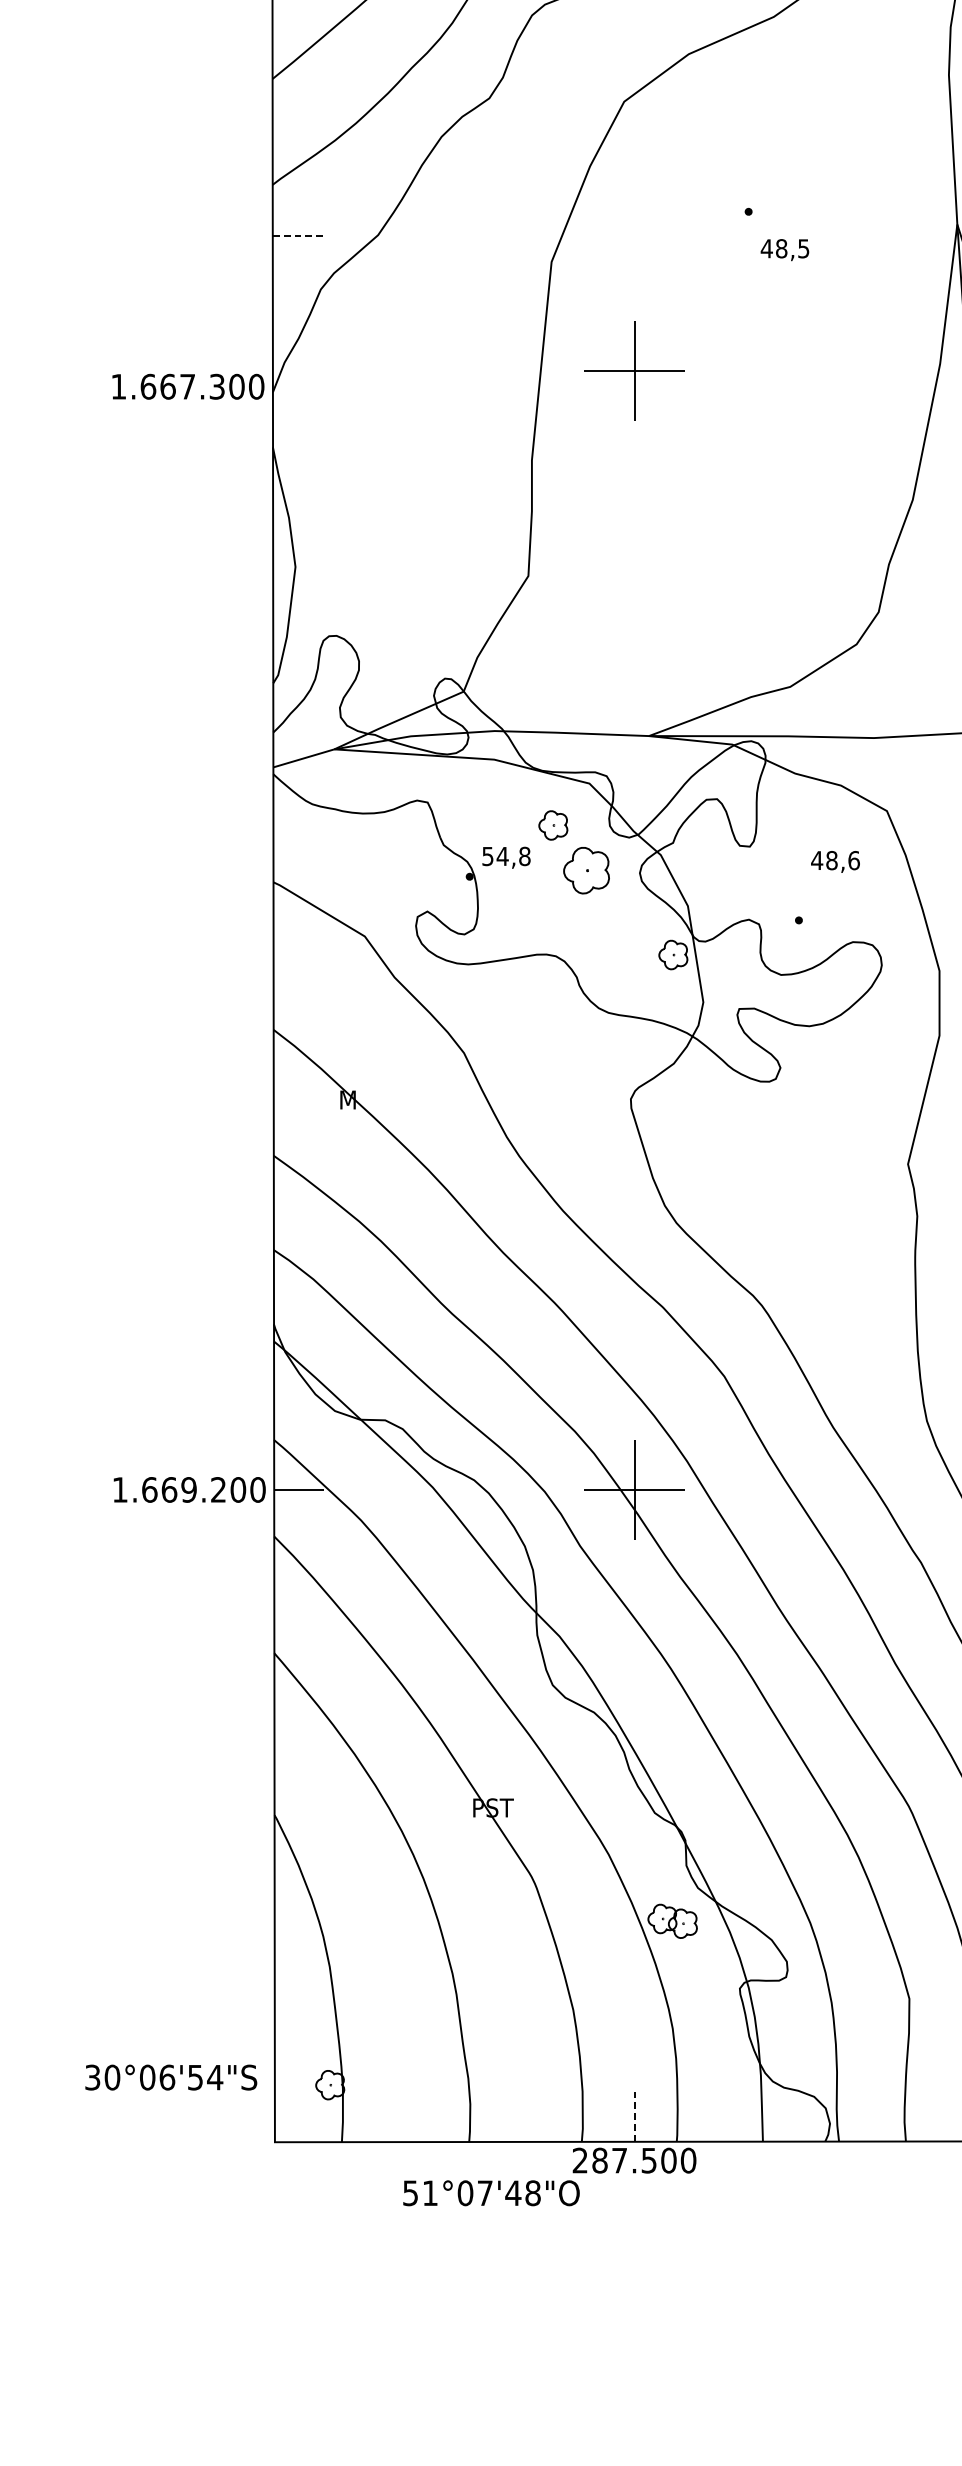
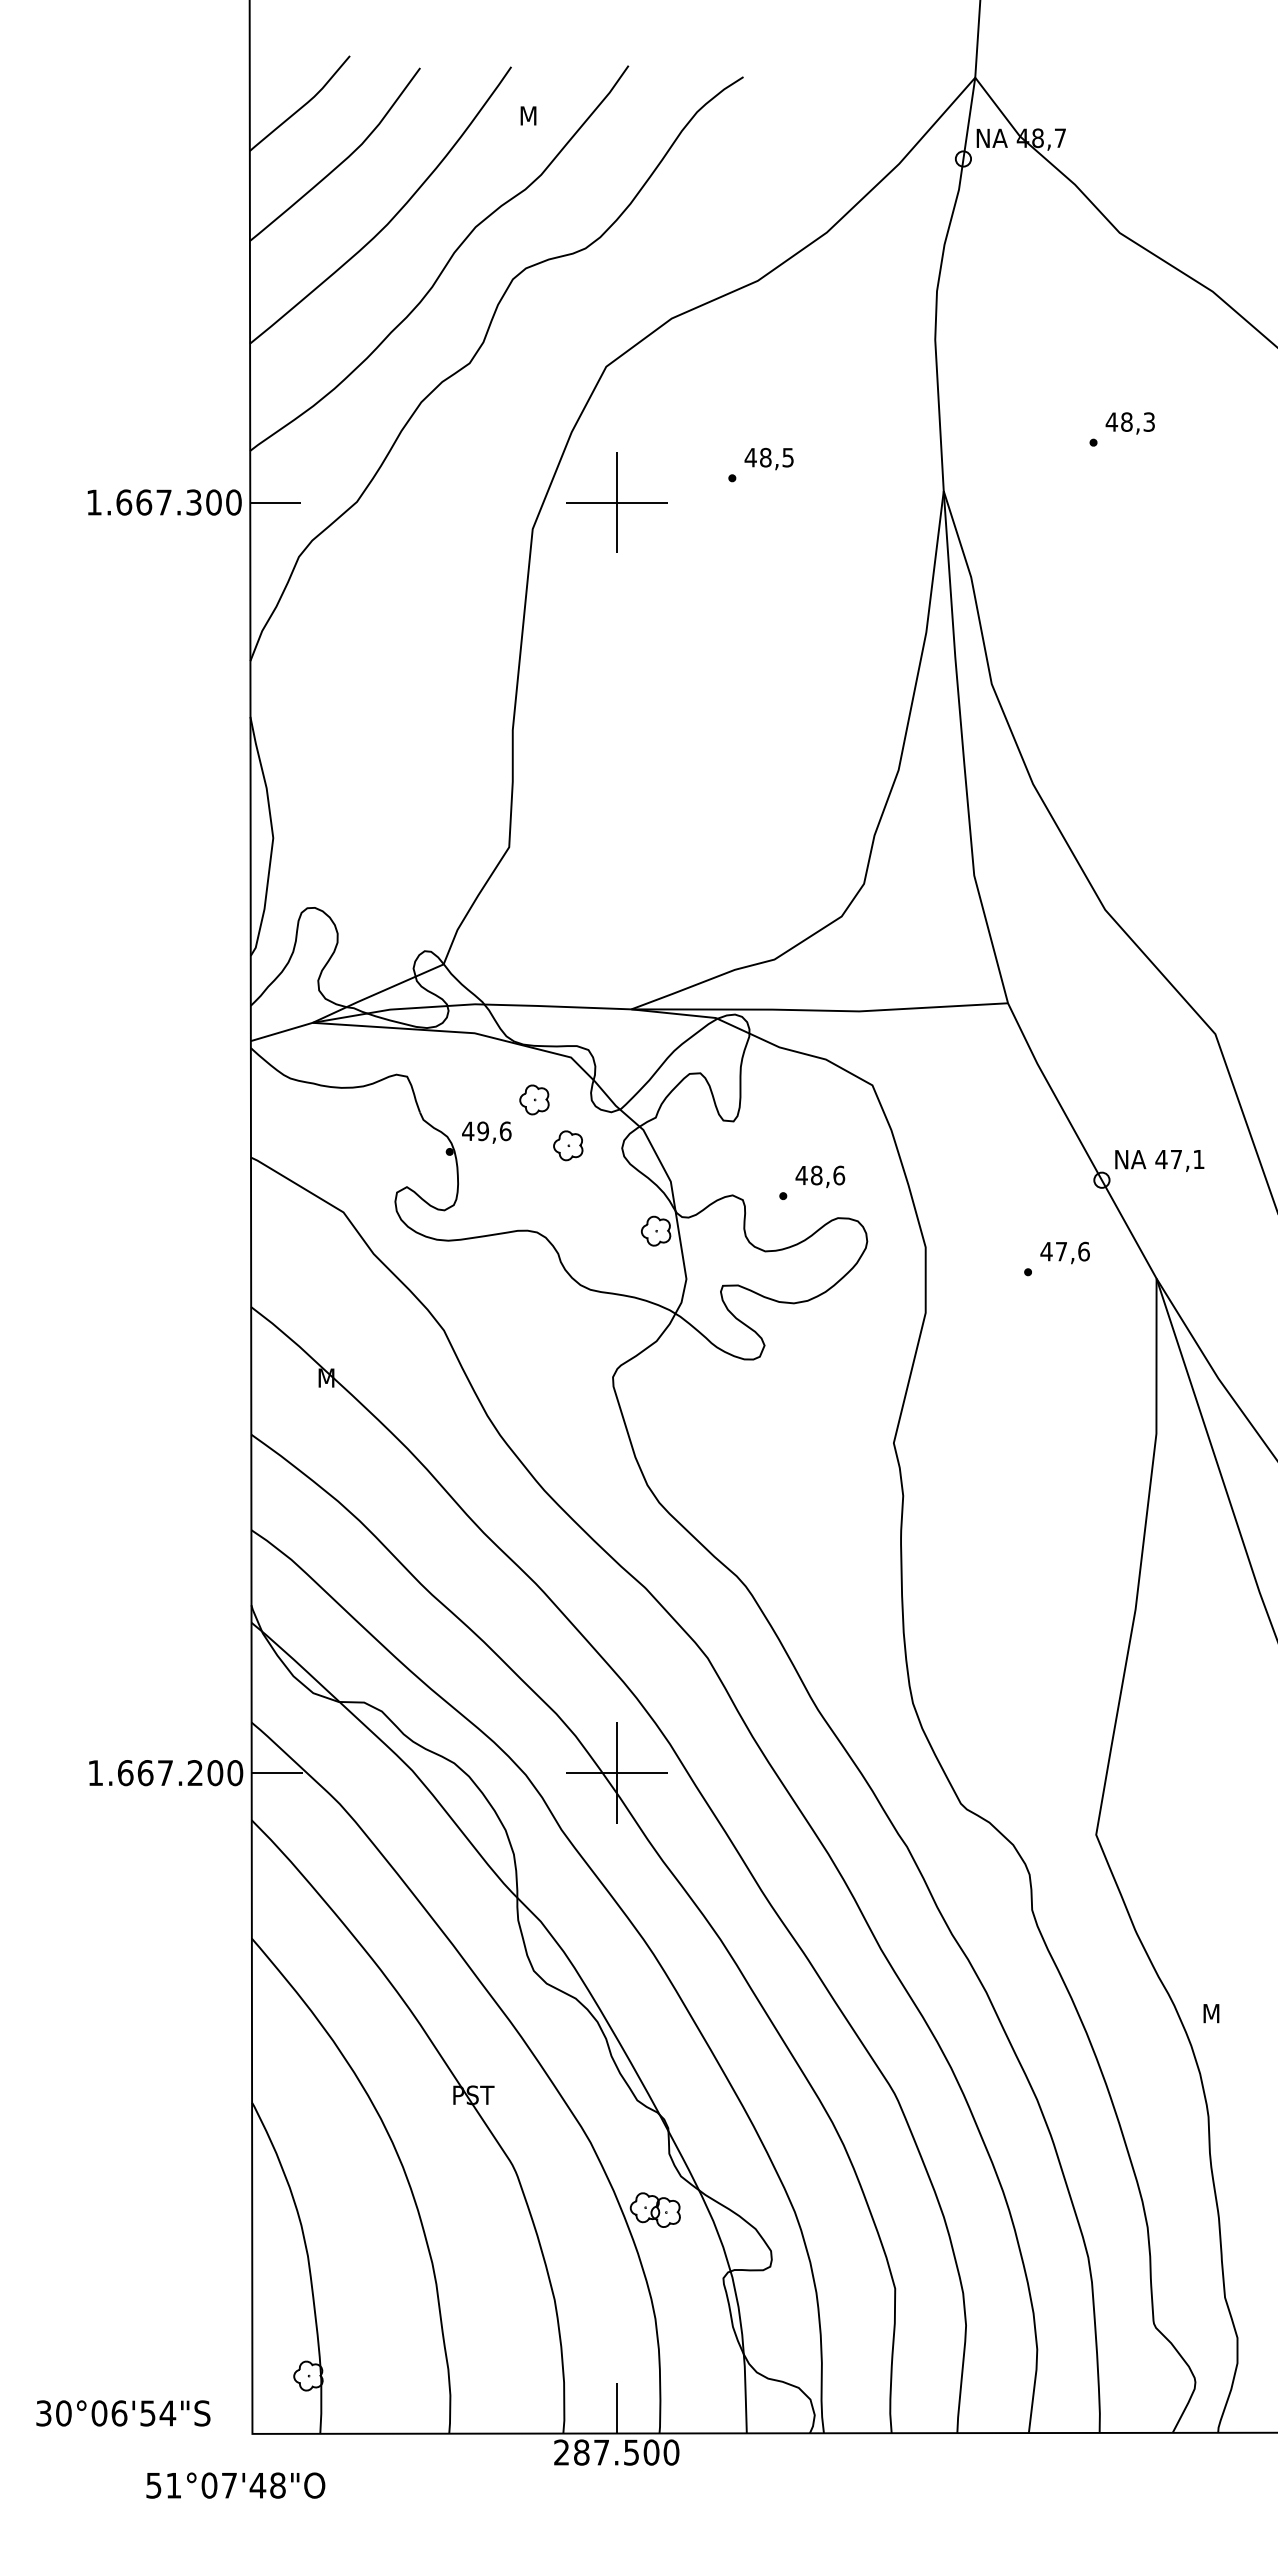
line: (298, 235) -> (276, 502), dashed -> solid
text: (784, 249) -> (768, 458), moved
part: (634, 370) -> (616, 502), moved
text: (188, 386) -> (164, 502), moved
text: (505, 856) -> (486, 1131), 54,8 -> 49,6
text: (835, 861) -> (820, 1176), moved
part: (586, 870) -> (568, 1145), size x0.62
text: (189, 1490) -> (165, 1773), 1.669.200 -> 1.667.200
text: (171, 2077) -> (123, 2413), moved
line: (634, 2116) -> (616, 2407), dashed -> solid
text: (491, 2193) -> (235, 2485), moved

